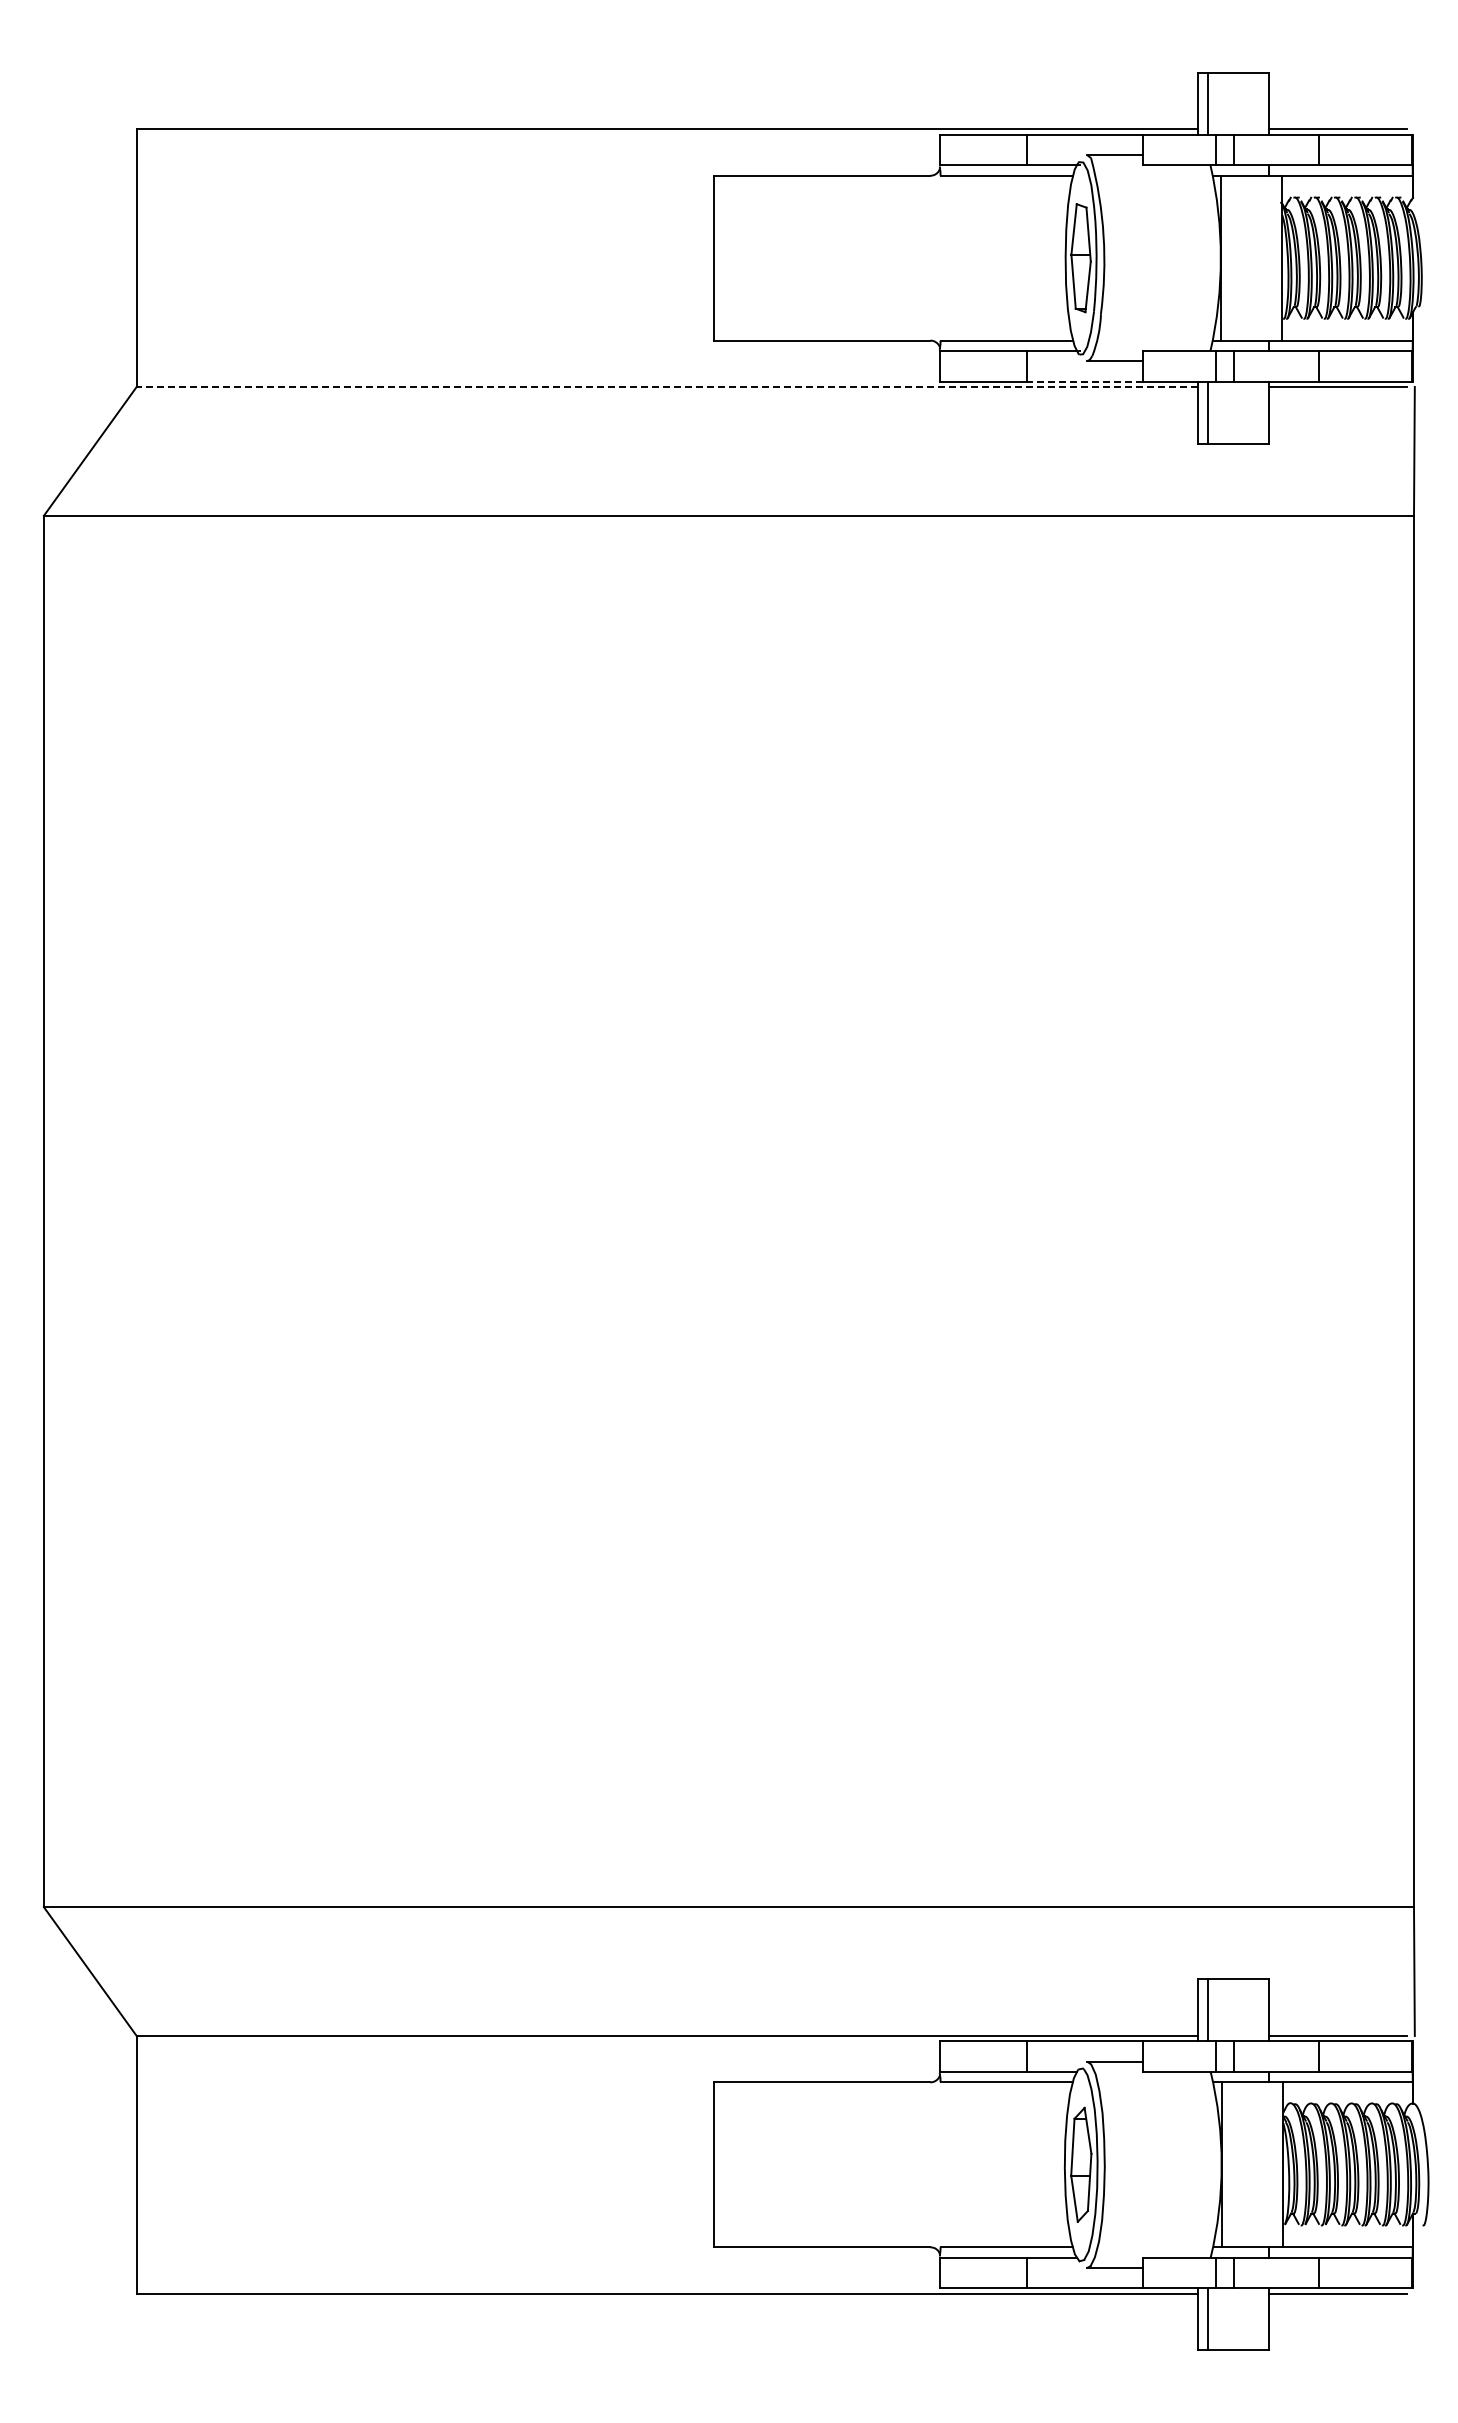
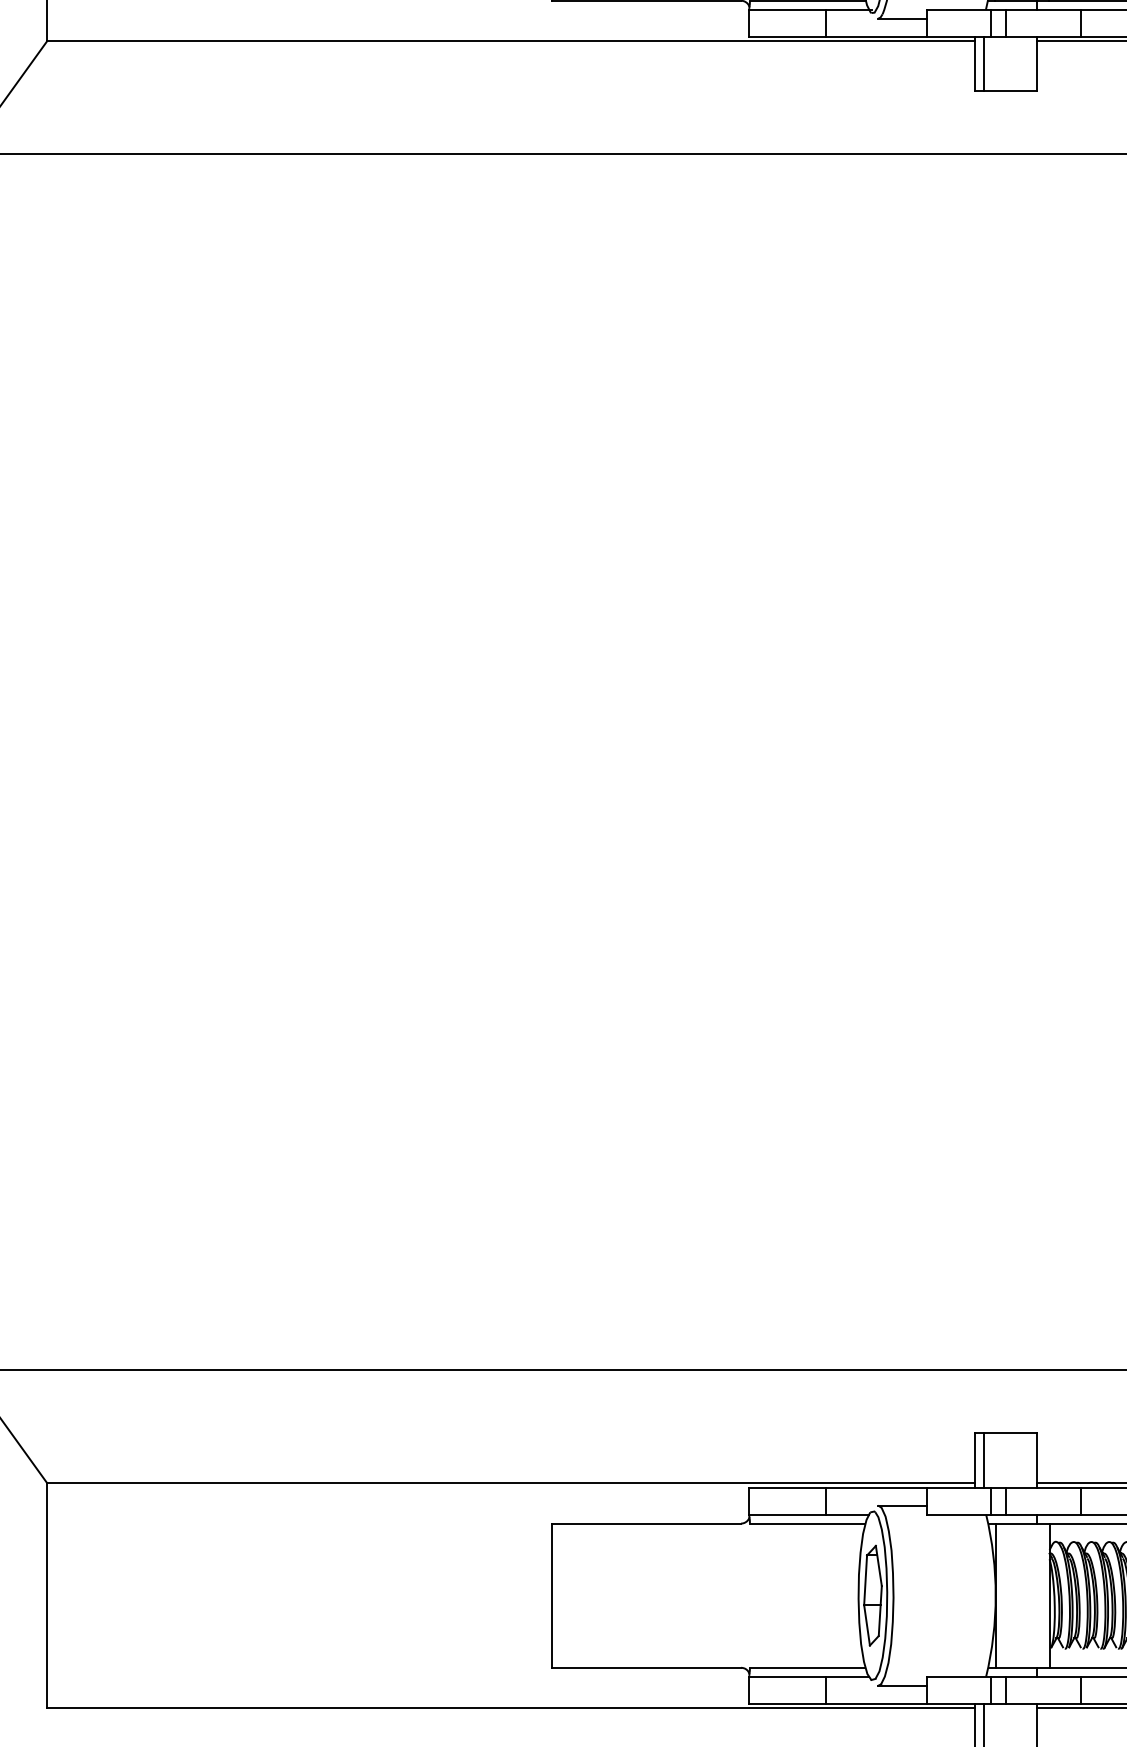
line: (1084, 381) -> (875, 36), dashed -> solid
line: (667, 387) -> (511, 41), dashed -> solid

